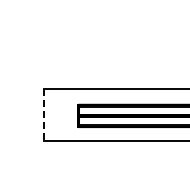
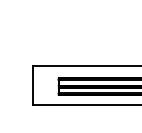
line: (43, 115) -> (32, 86), dashed -> solid

